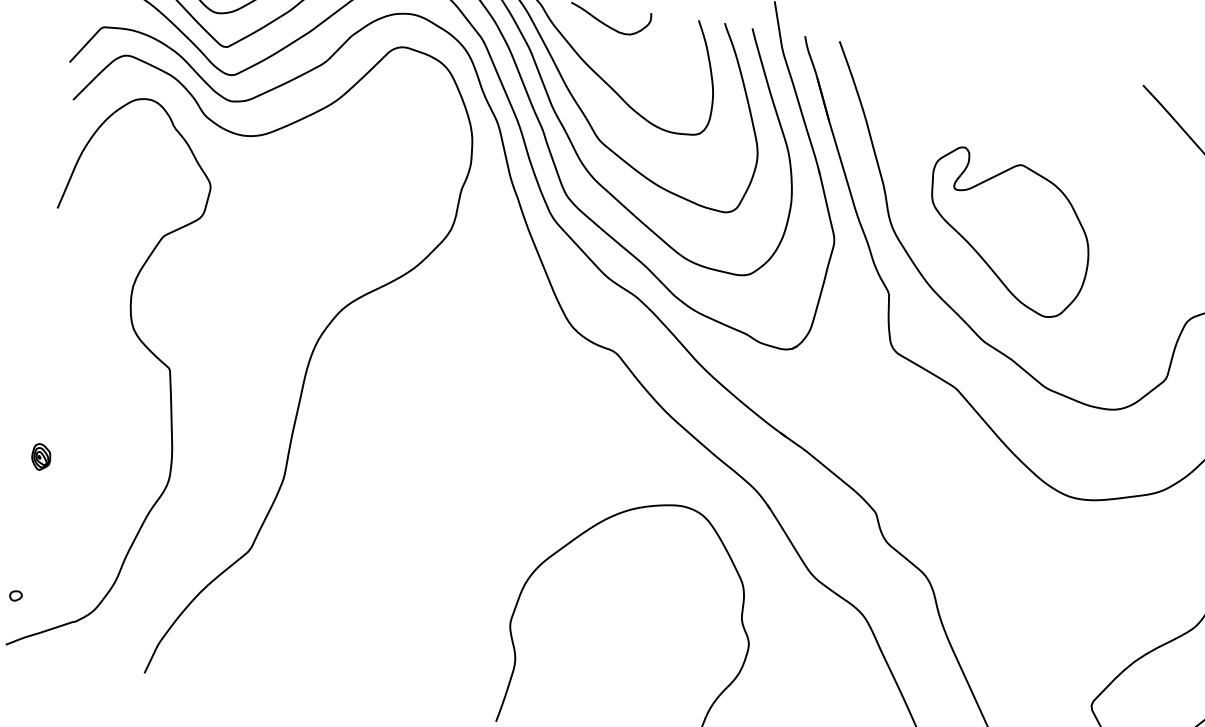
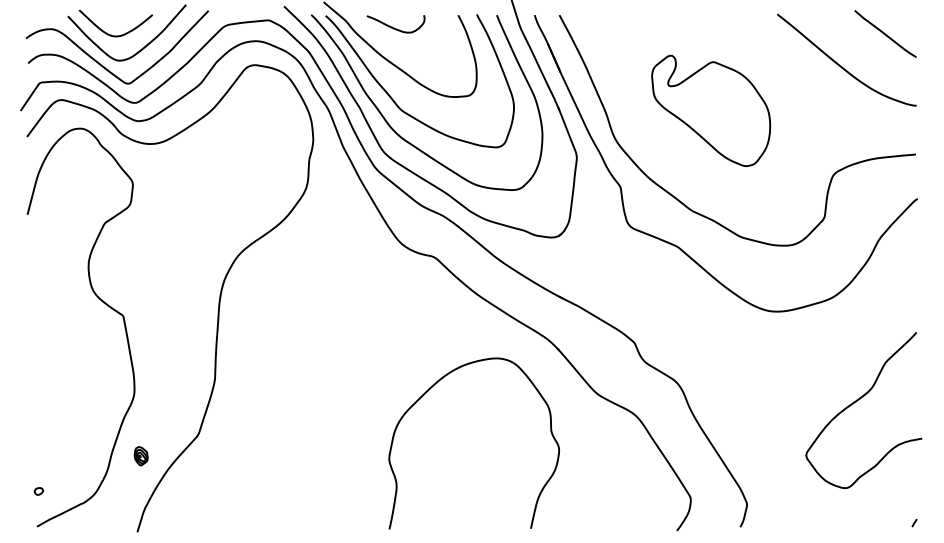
part: (1008, 232) -> (711, 110), moved
part: (40, 457) -> (140, 456), moved

